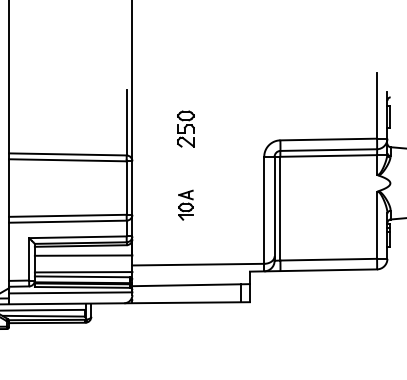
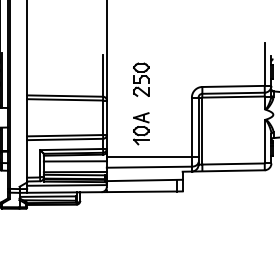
part: (186, 128) -> (141, 79), size x1.43
part: (186, 204) -> (141, 128), size x1.67
line: (203, 249) -> (152, 157), added

